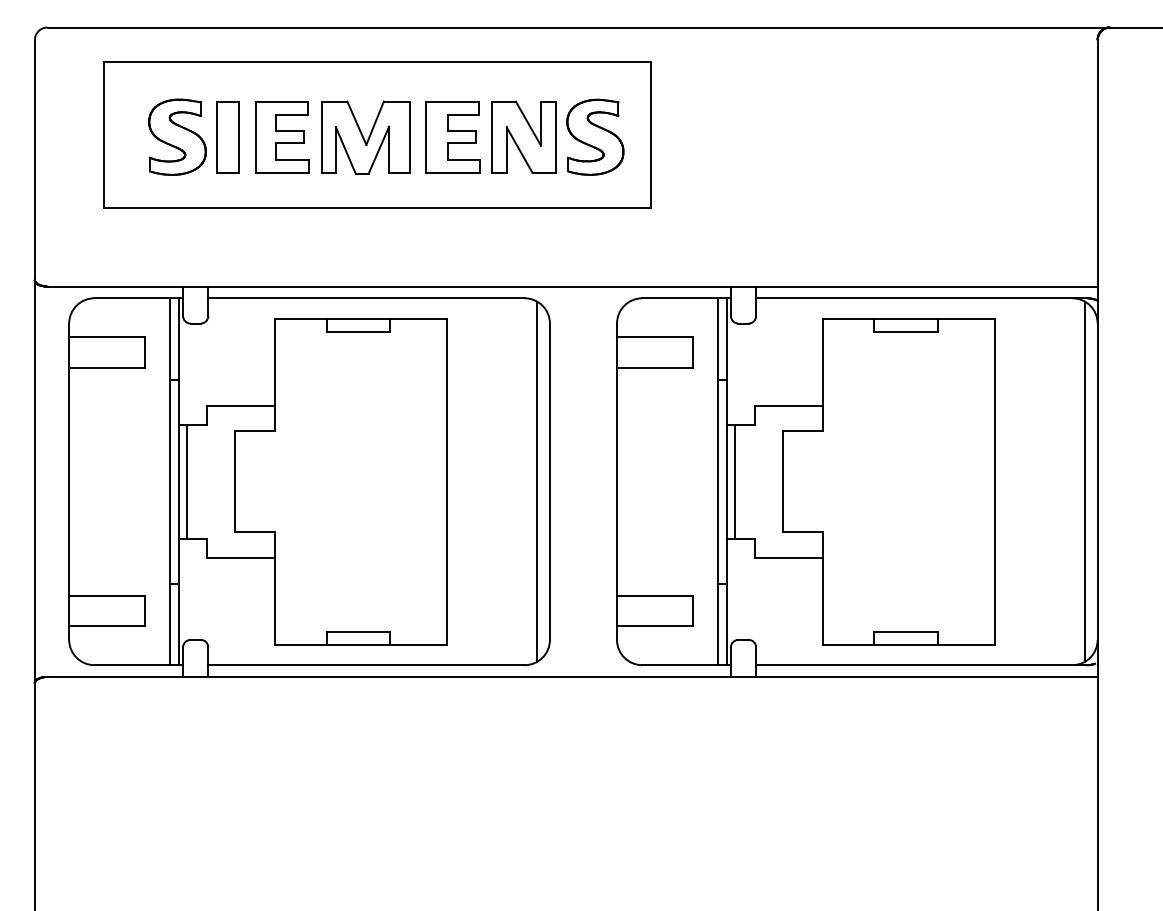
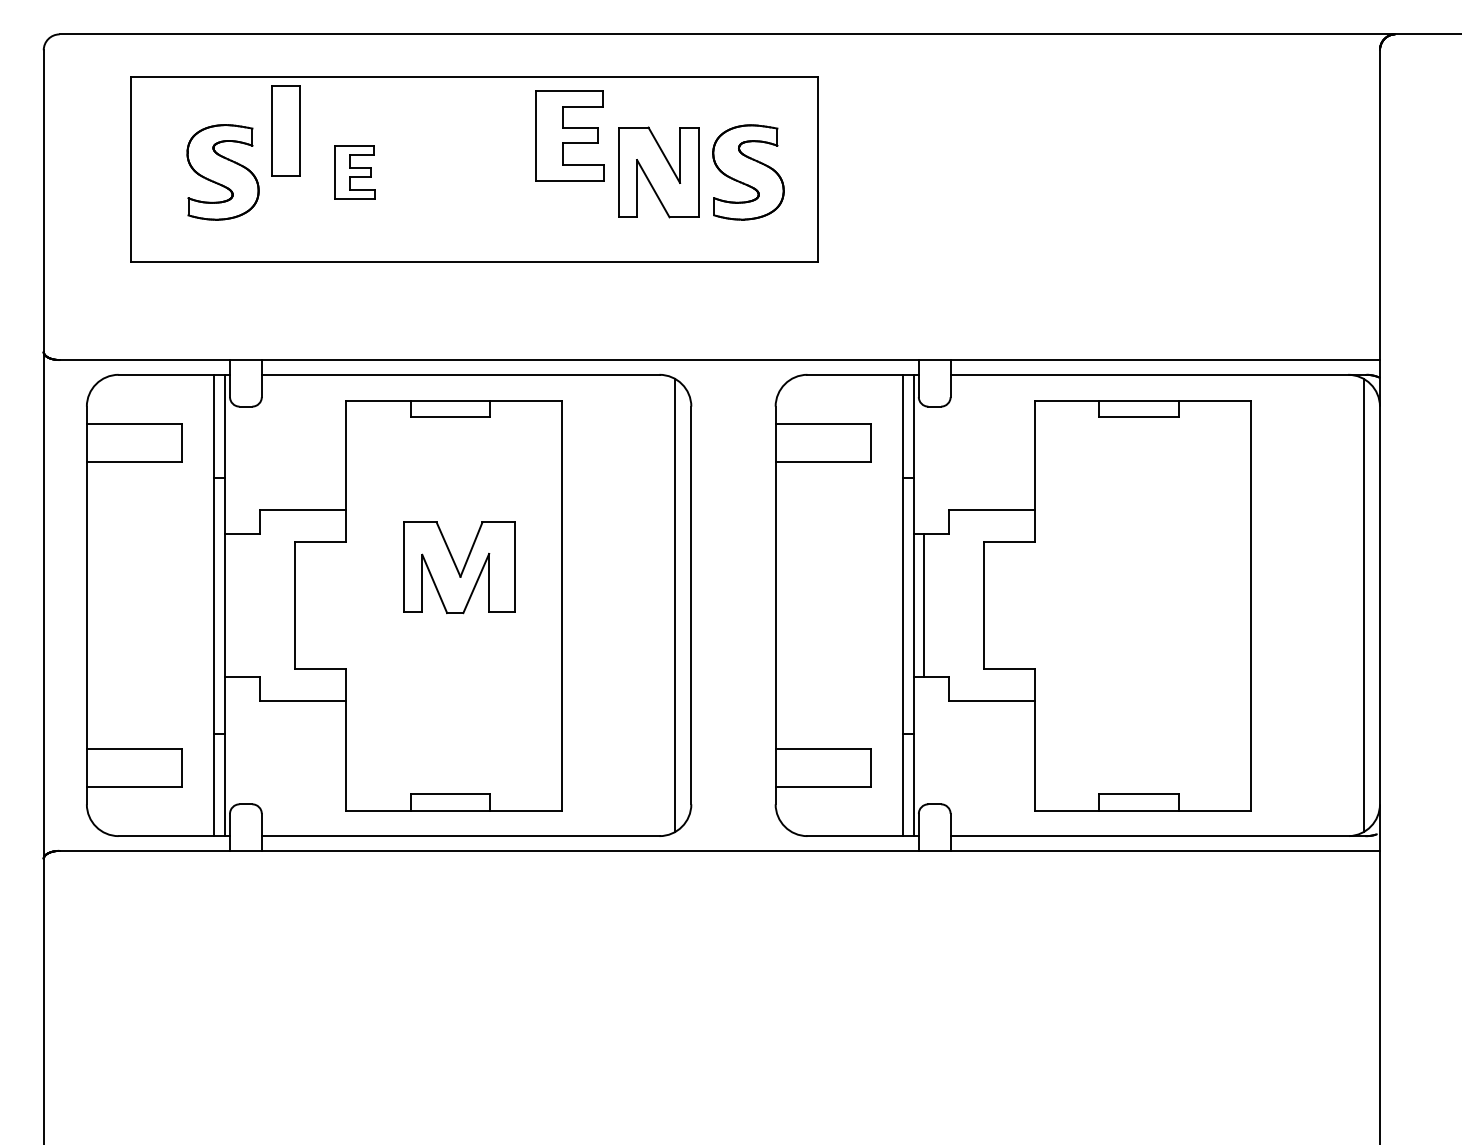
part: (227, 137) -> (285, 131), moved
part: (282, 137) -> (355, 172), size x0.6
part: (365, 137) -> (459, 567), moved
part: (452, 137) -> (568, 136), moved
line: (186, 481) -> (234, 605), removed

